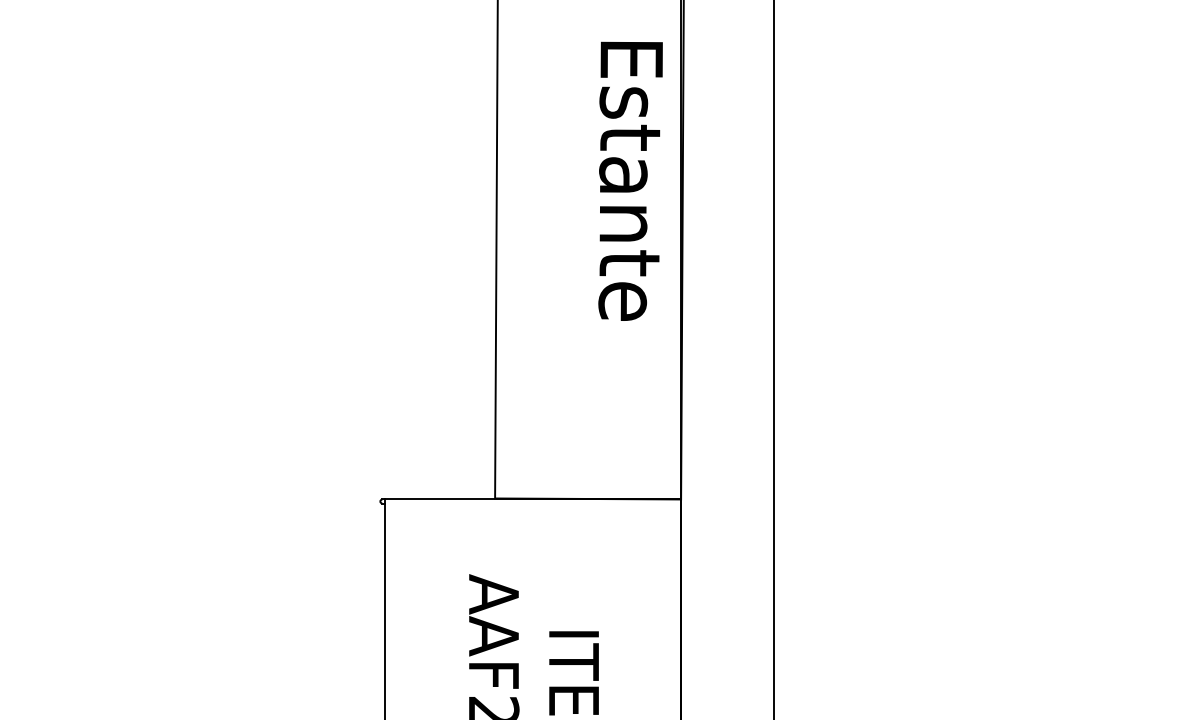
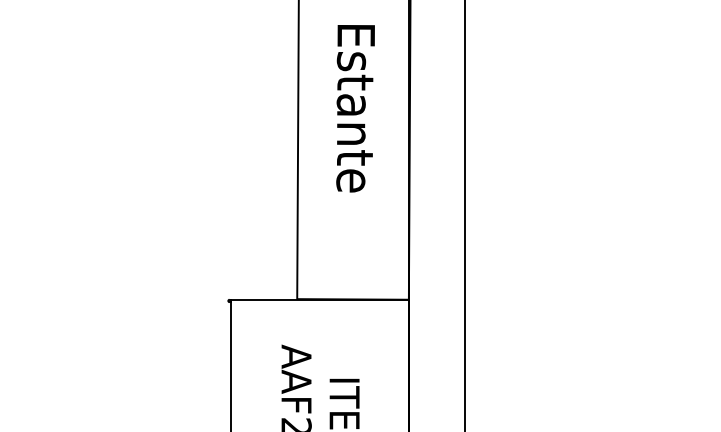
text: (630, 180) -> (355, 108), moved

